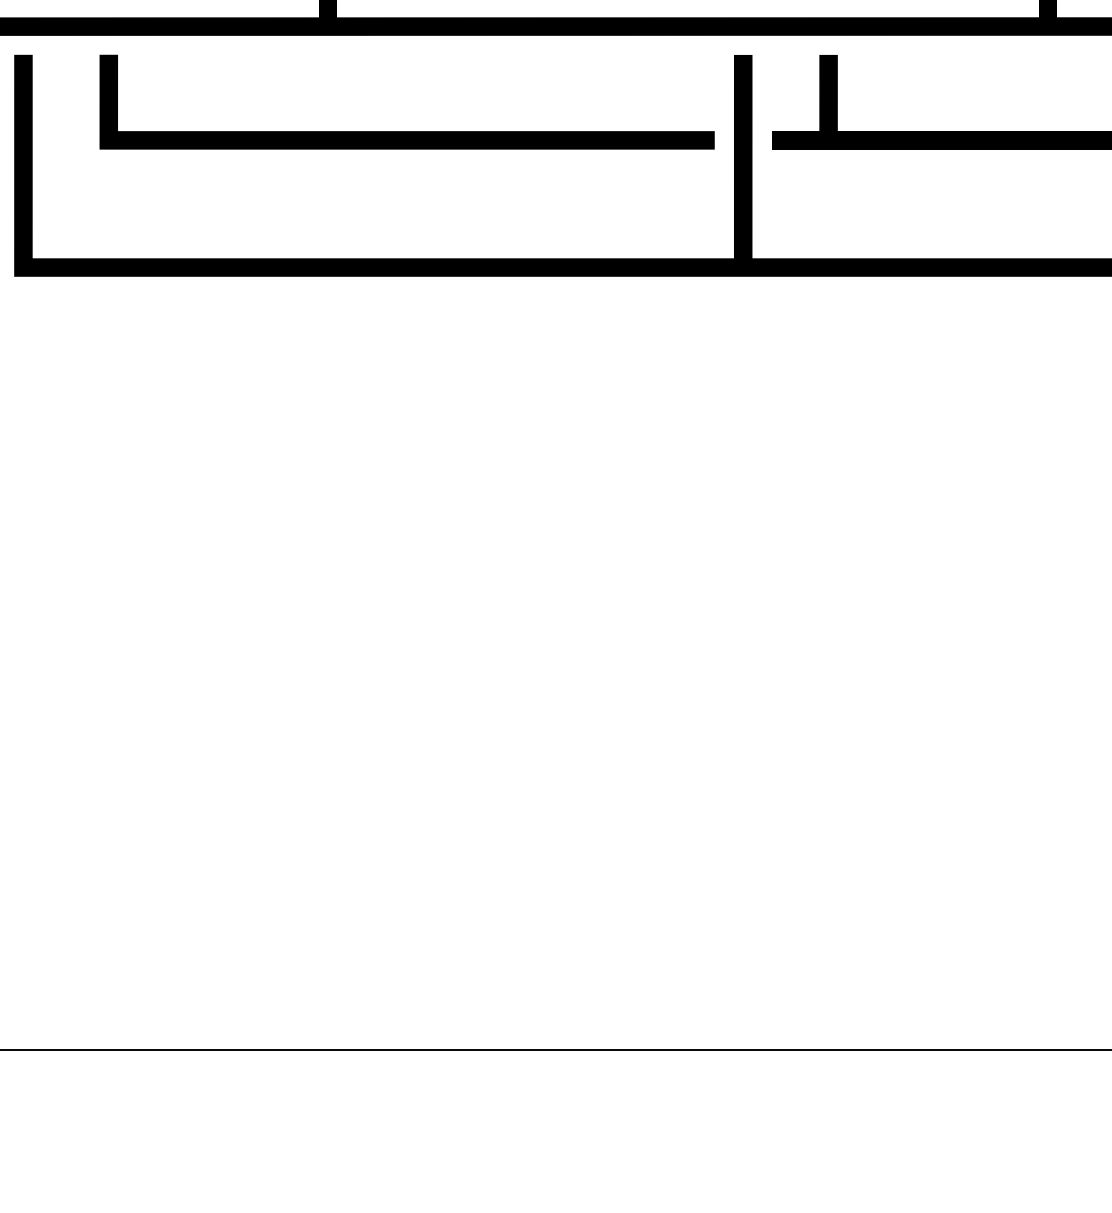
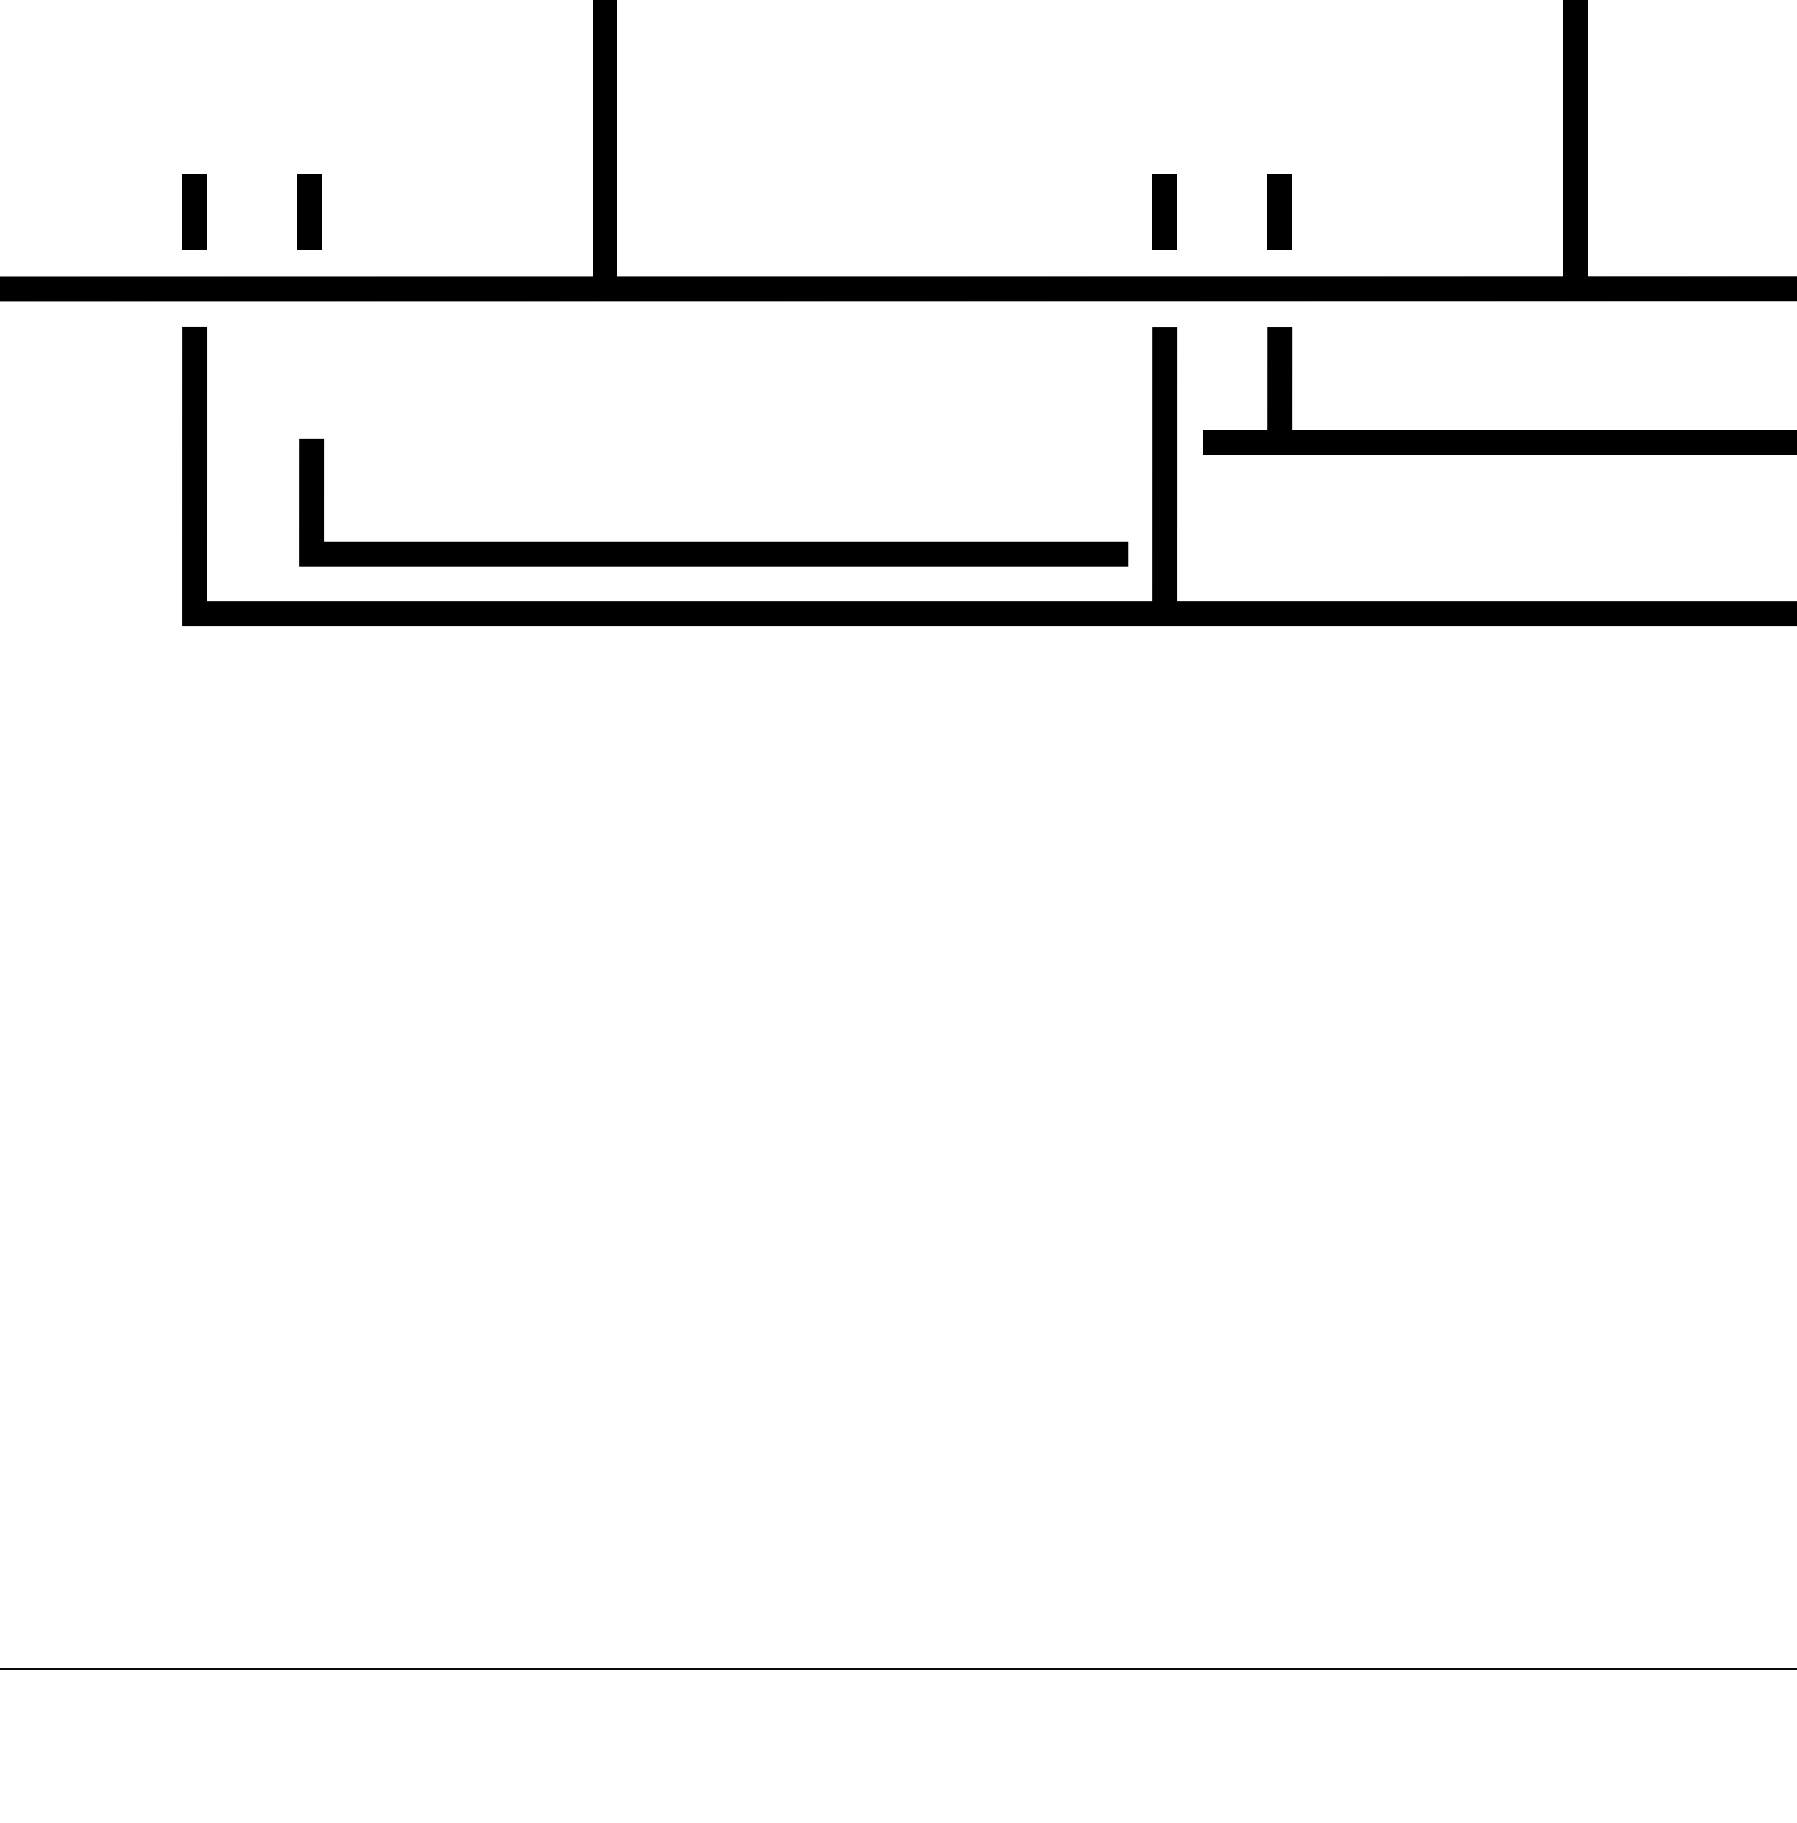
line: (407, 130) -> (713, 541), moved

